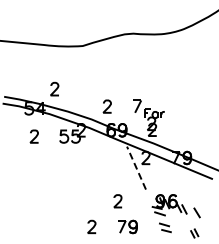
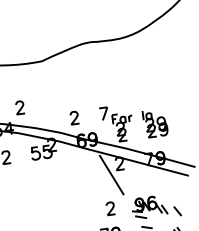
part: (186, 122) -> (155, 123), added
line: (136, 167) -> (111, 174), dashed -> solid
curve: (118, 201) -> (111, 208), moved

